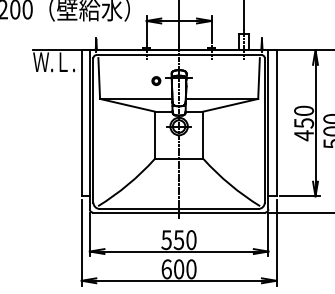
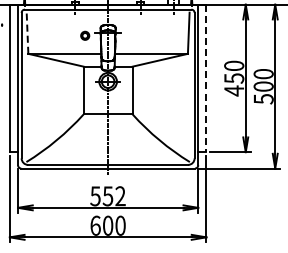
line: (99, 78) -> (27, 33), solid -> dashed
line: (276, 123) -> (206, 78), solid -> dashed
text: (191, 240) -> (120, 196), 550 -> 552

